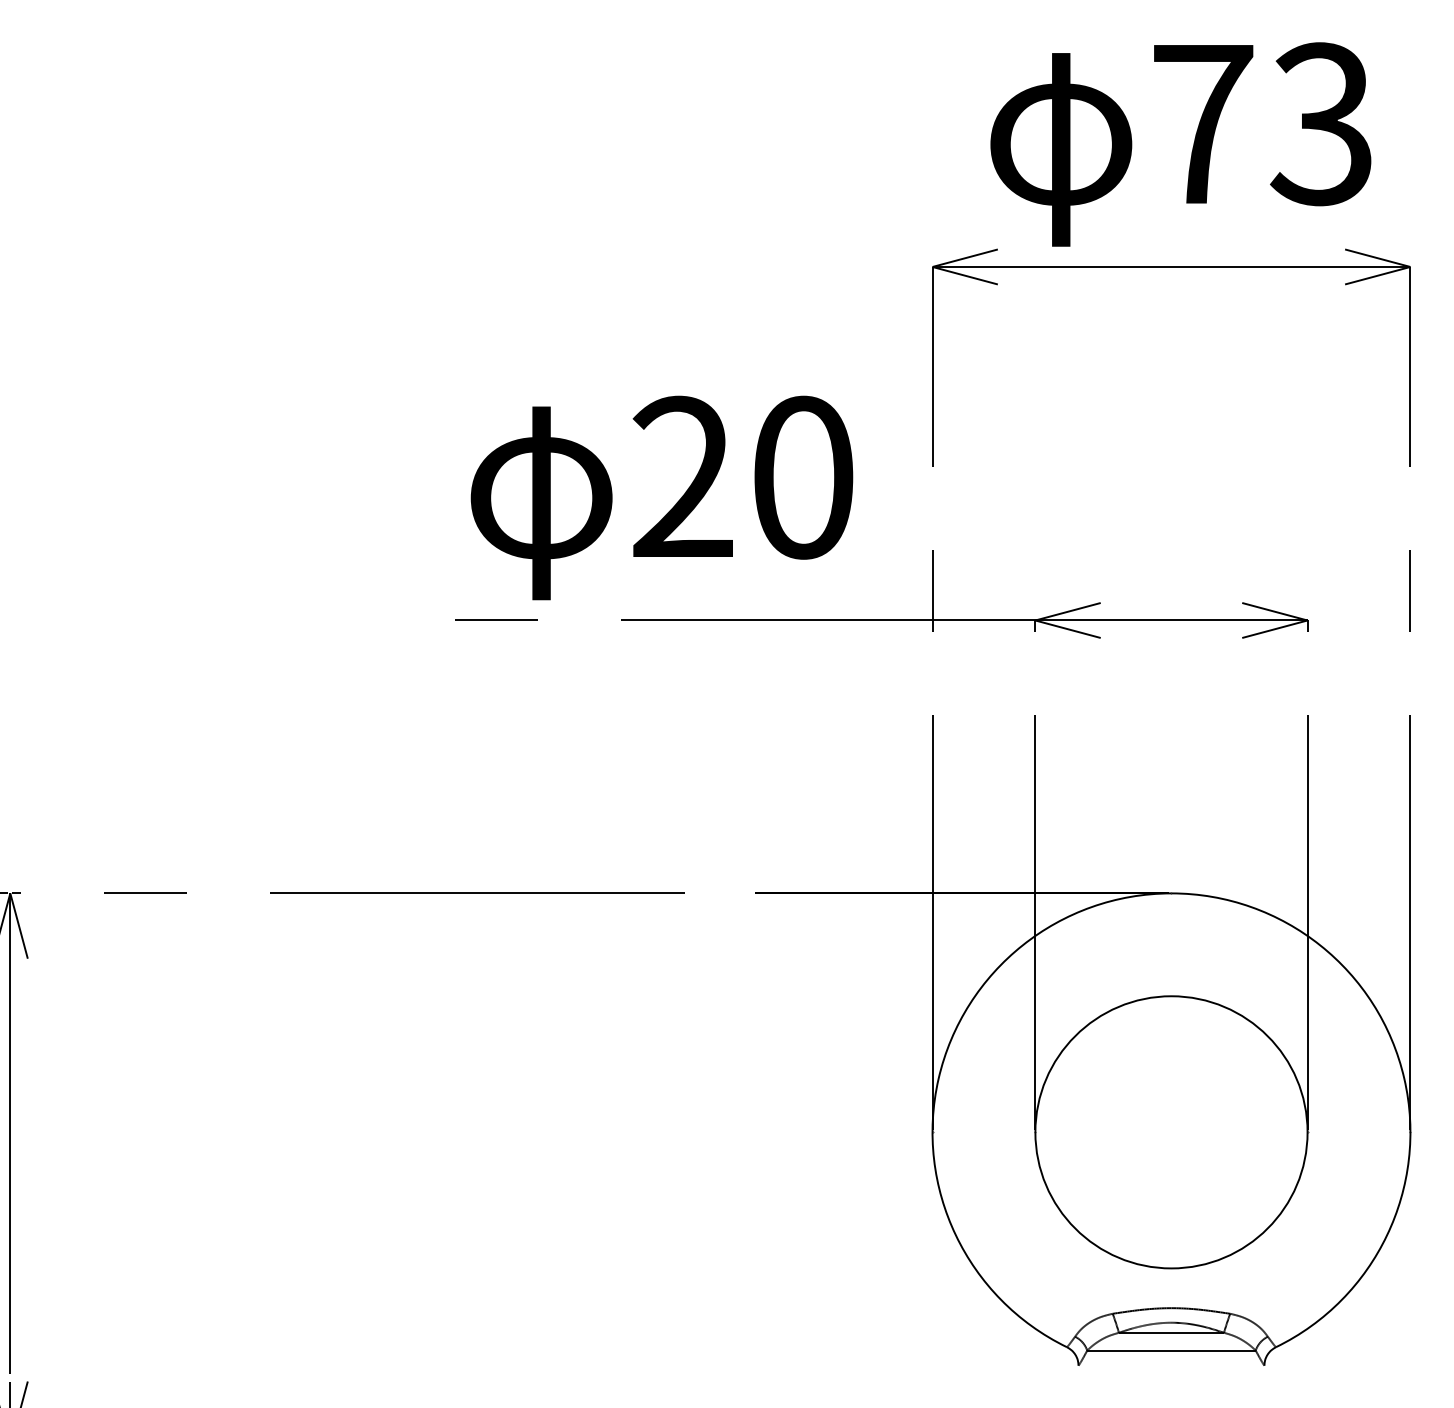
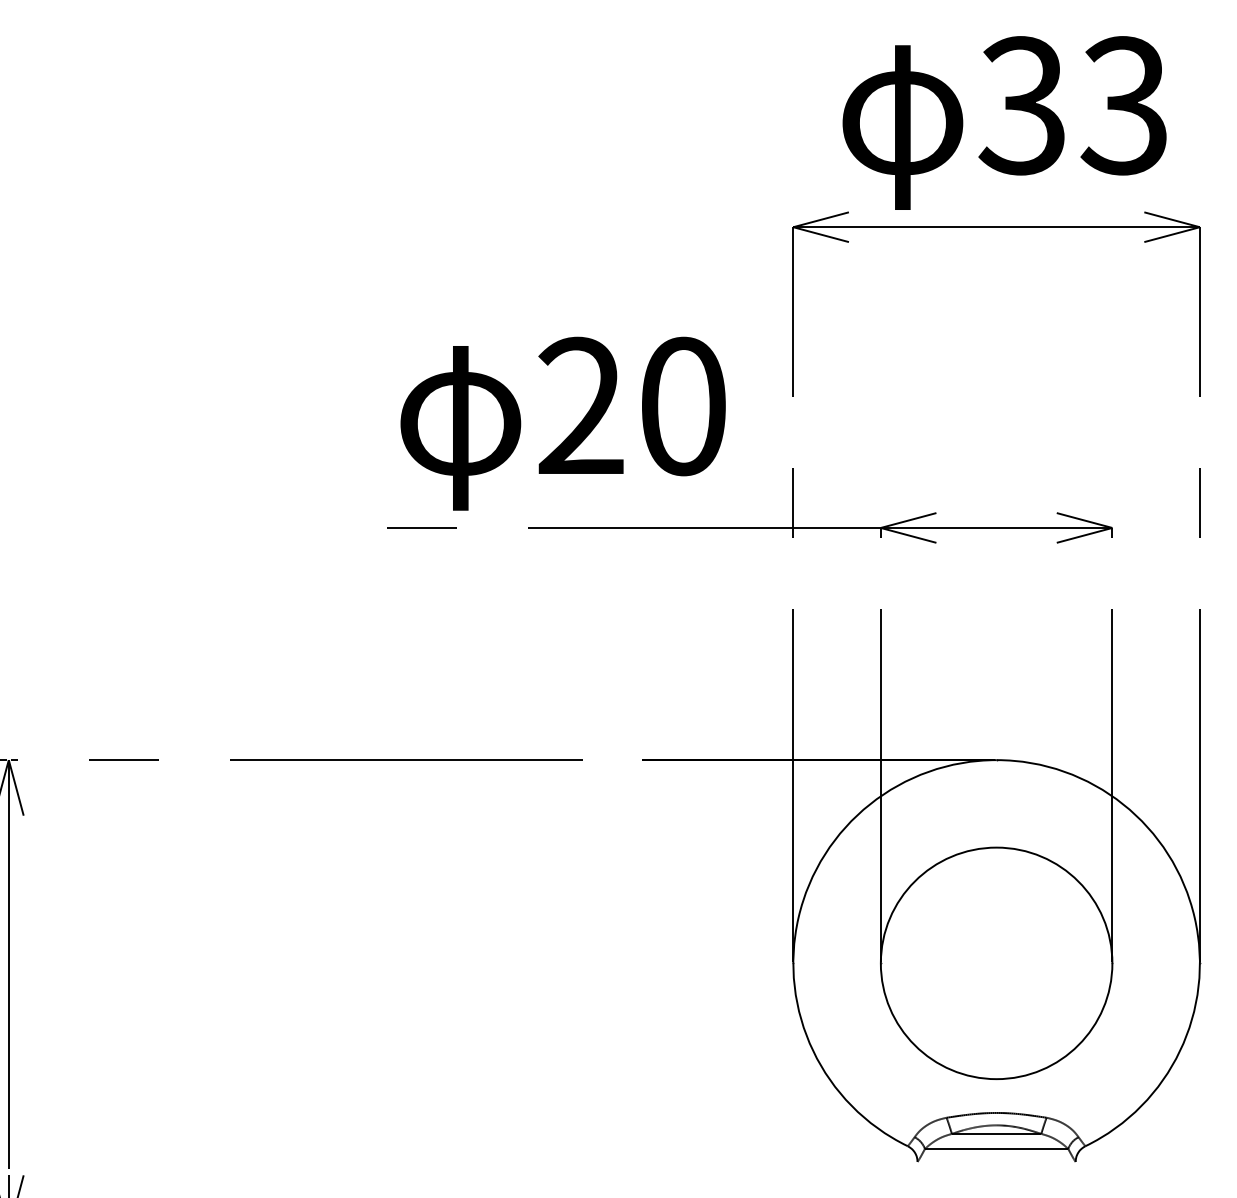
text: (1201, 123) -> (1022, 105), 73 -> 33

